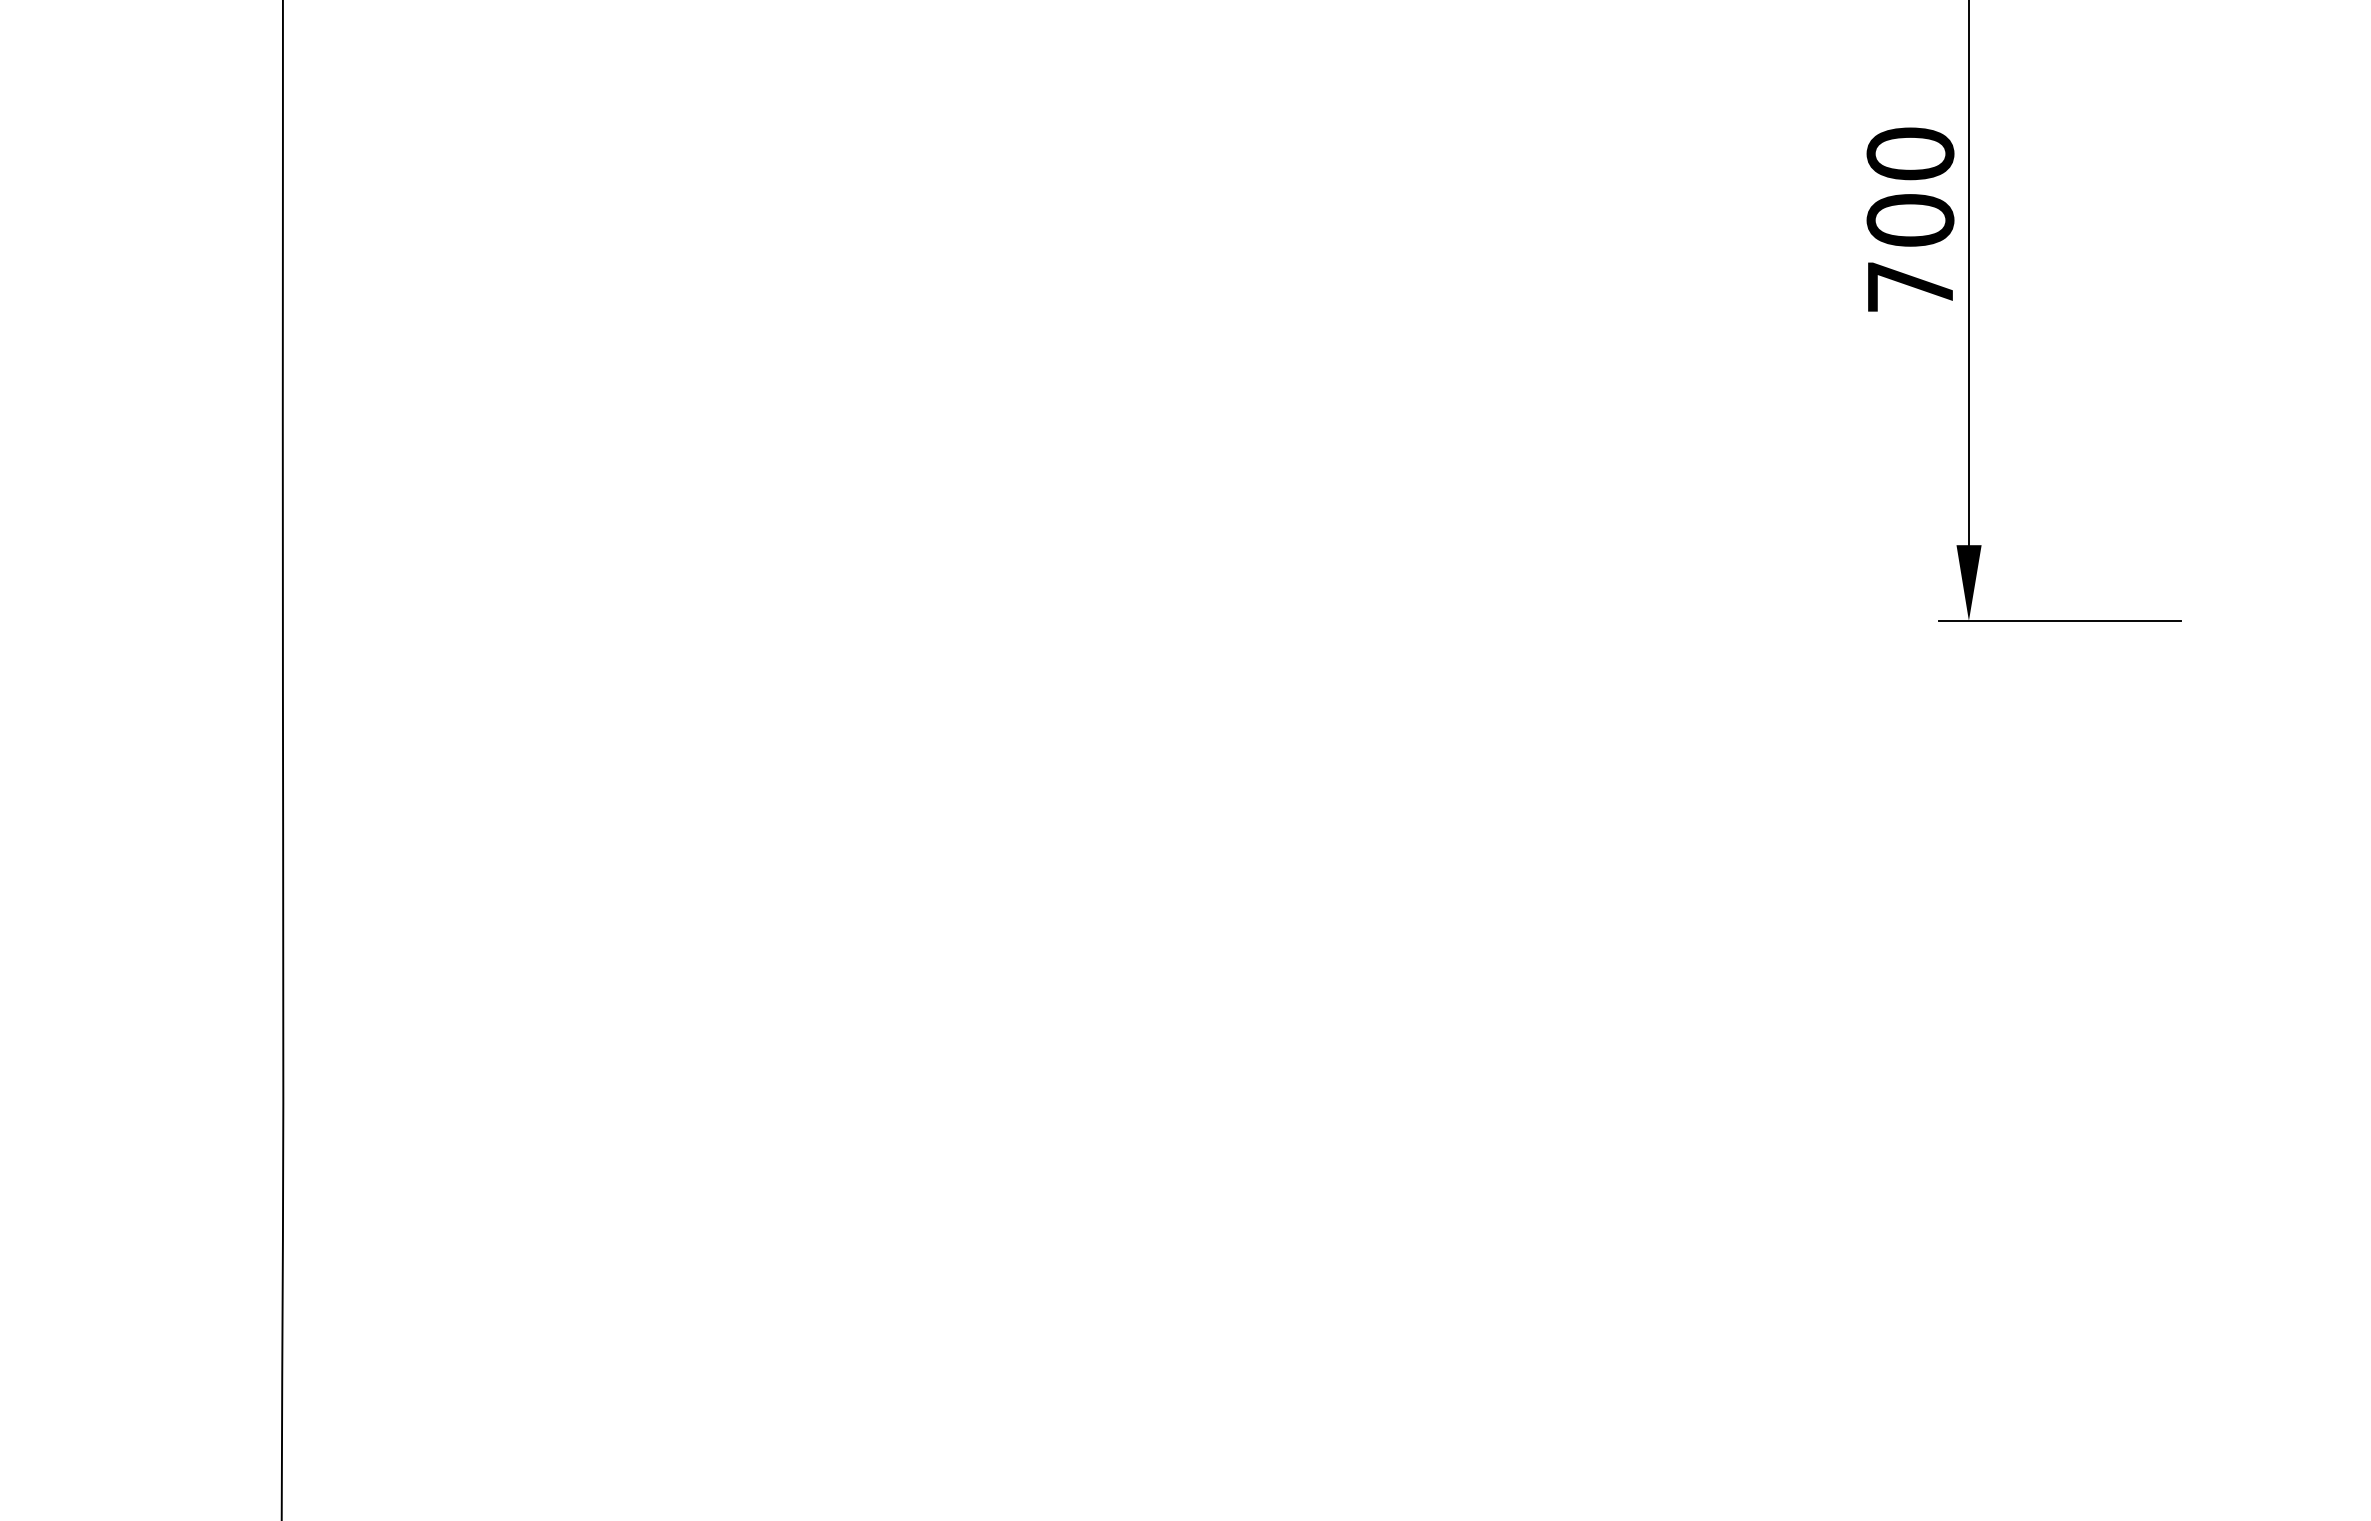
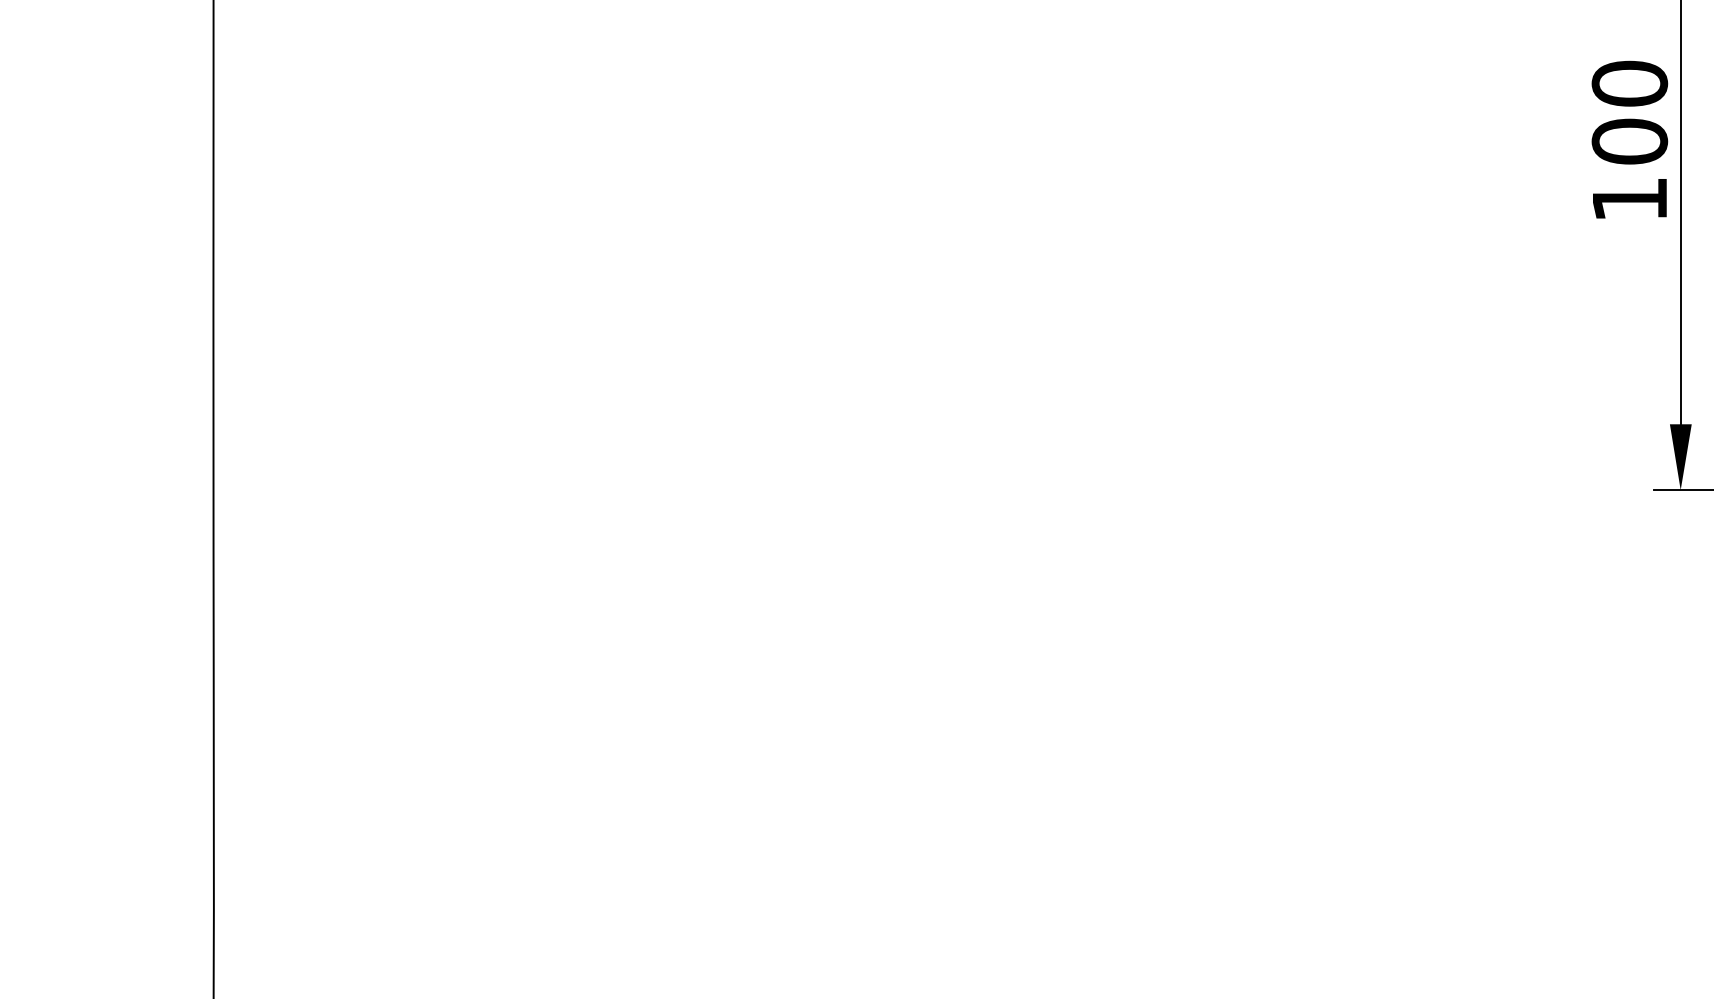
text: (1910, 286) -> (1629, 199), 700 -> 100

